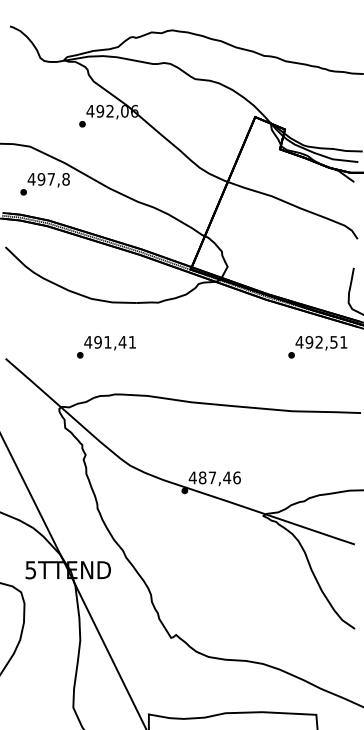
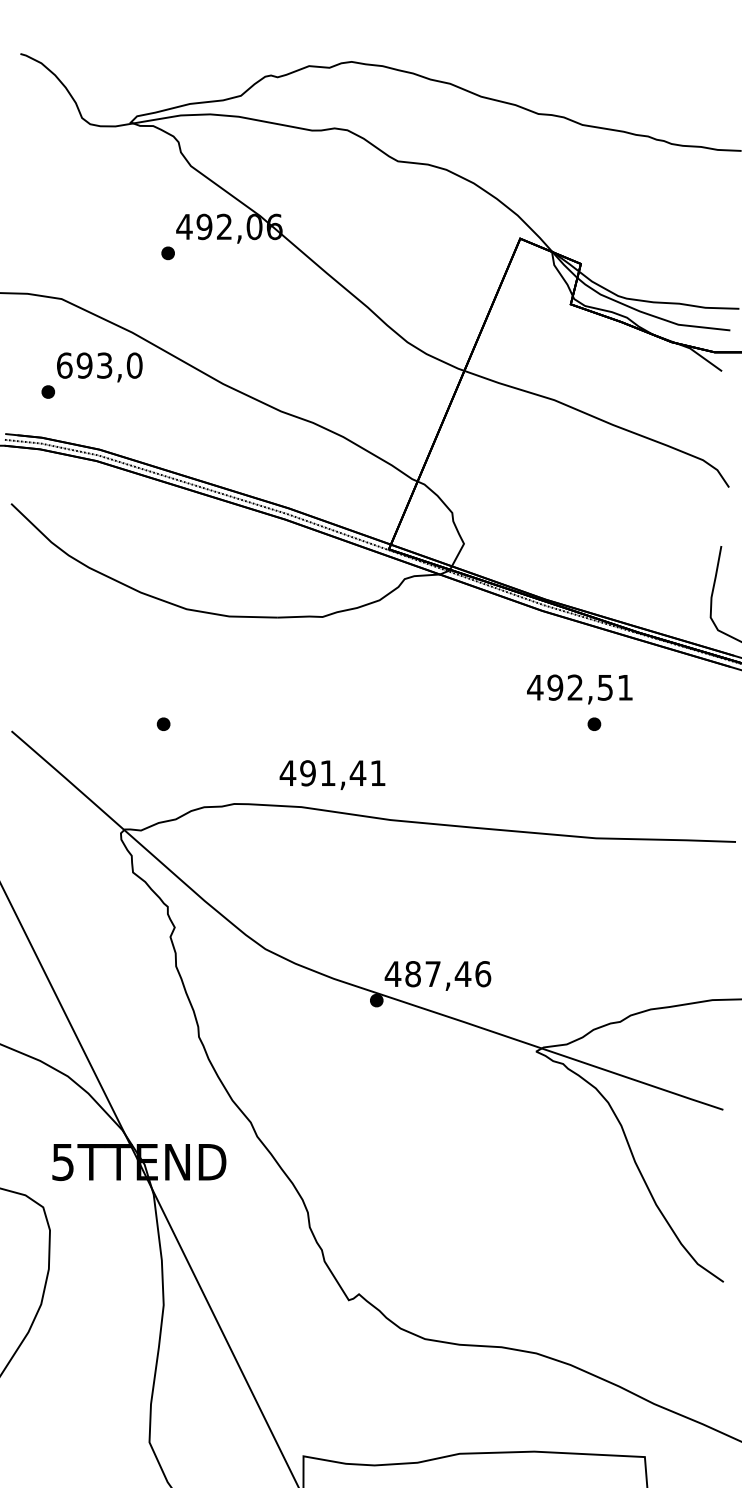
text: (48, 179) -> (98, 365), 497,8 -> 693,0
text: (109, 343) -> (331, 775), moved
text: (321, 343) -> (579, 689), moved

